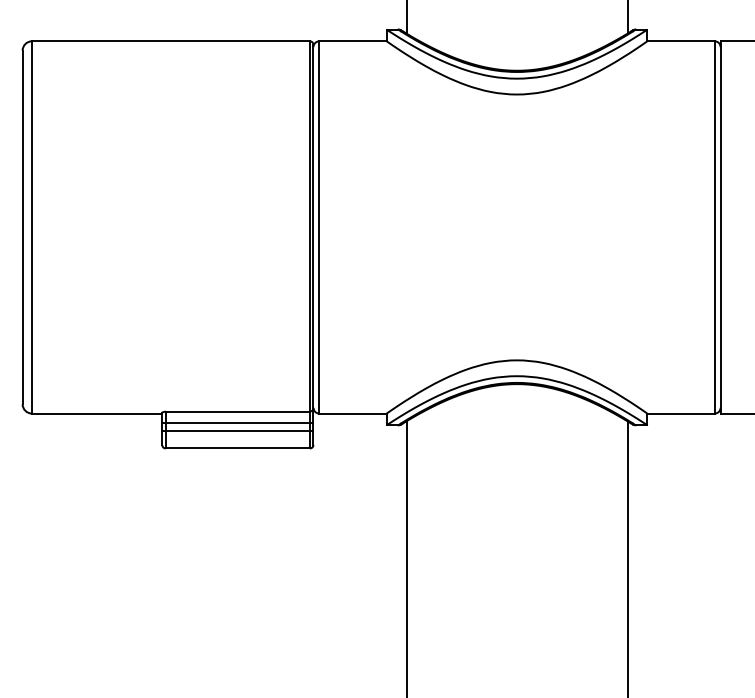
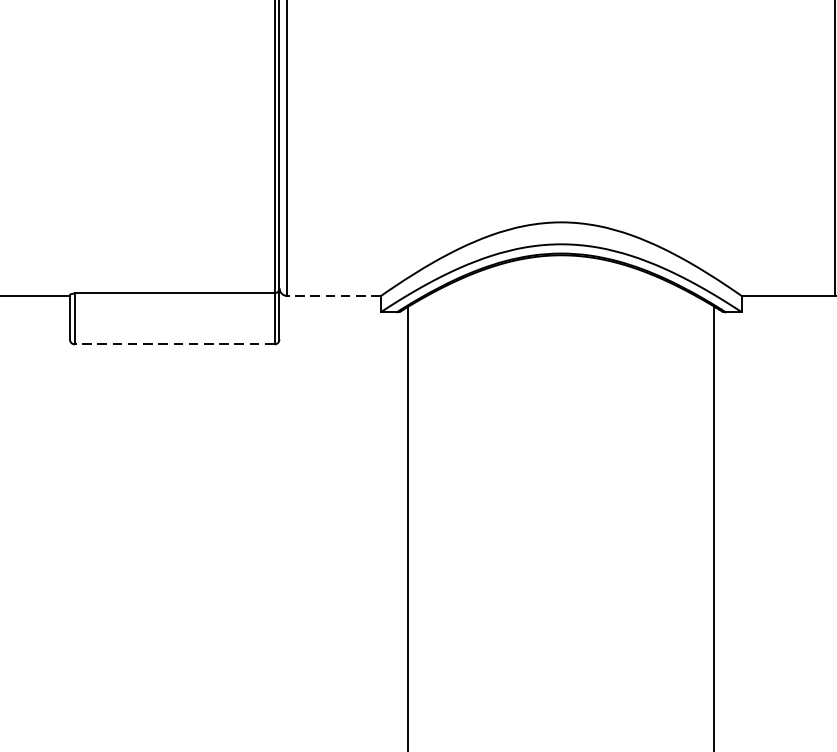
line: (353, 413) -> (334, 295), solid -> dashed
line: (237, 423) -> (174, 309), removed
line: (237, 431) -> (174, 320), removed
line: (237, 448) -> (174, 344), solid -> dashed

